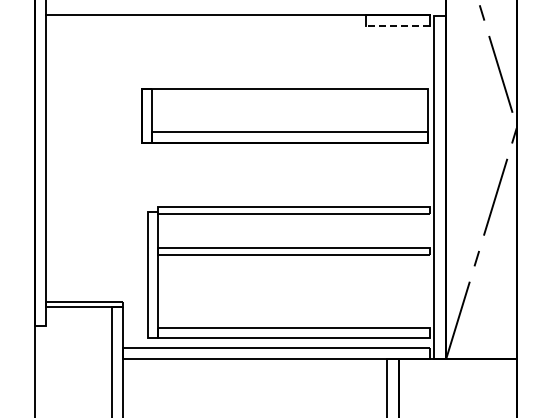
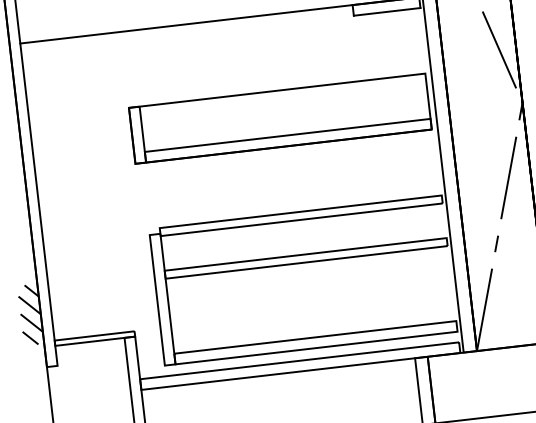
line: (397, 25) -> (386, 11), dashed -> solid
hatch: (25, 274) -> (30, 314), added

